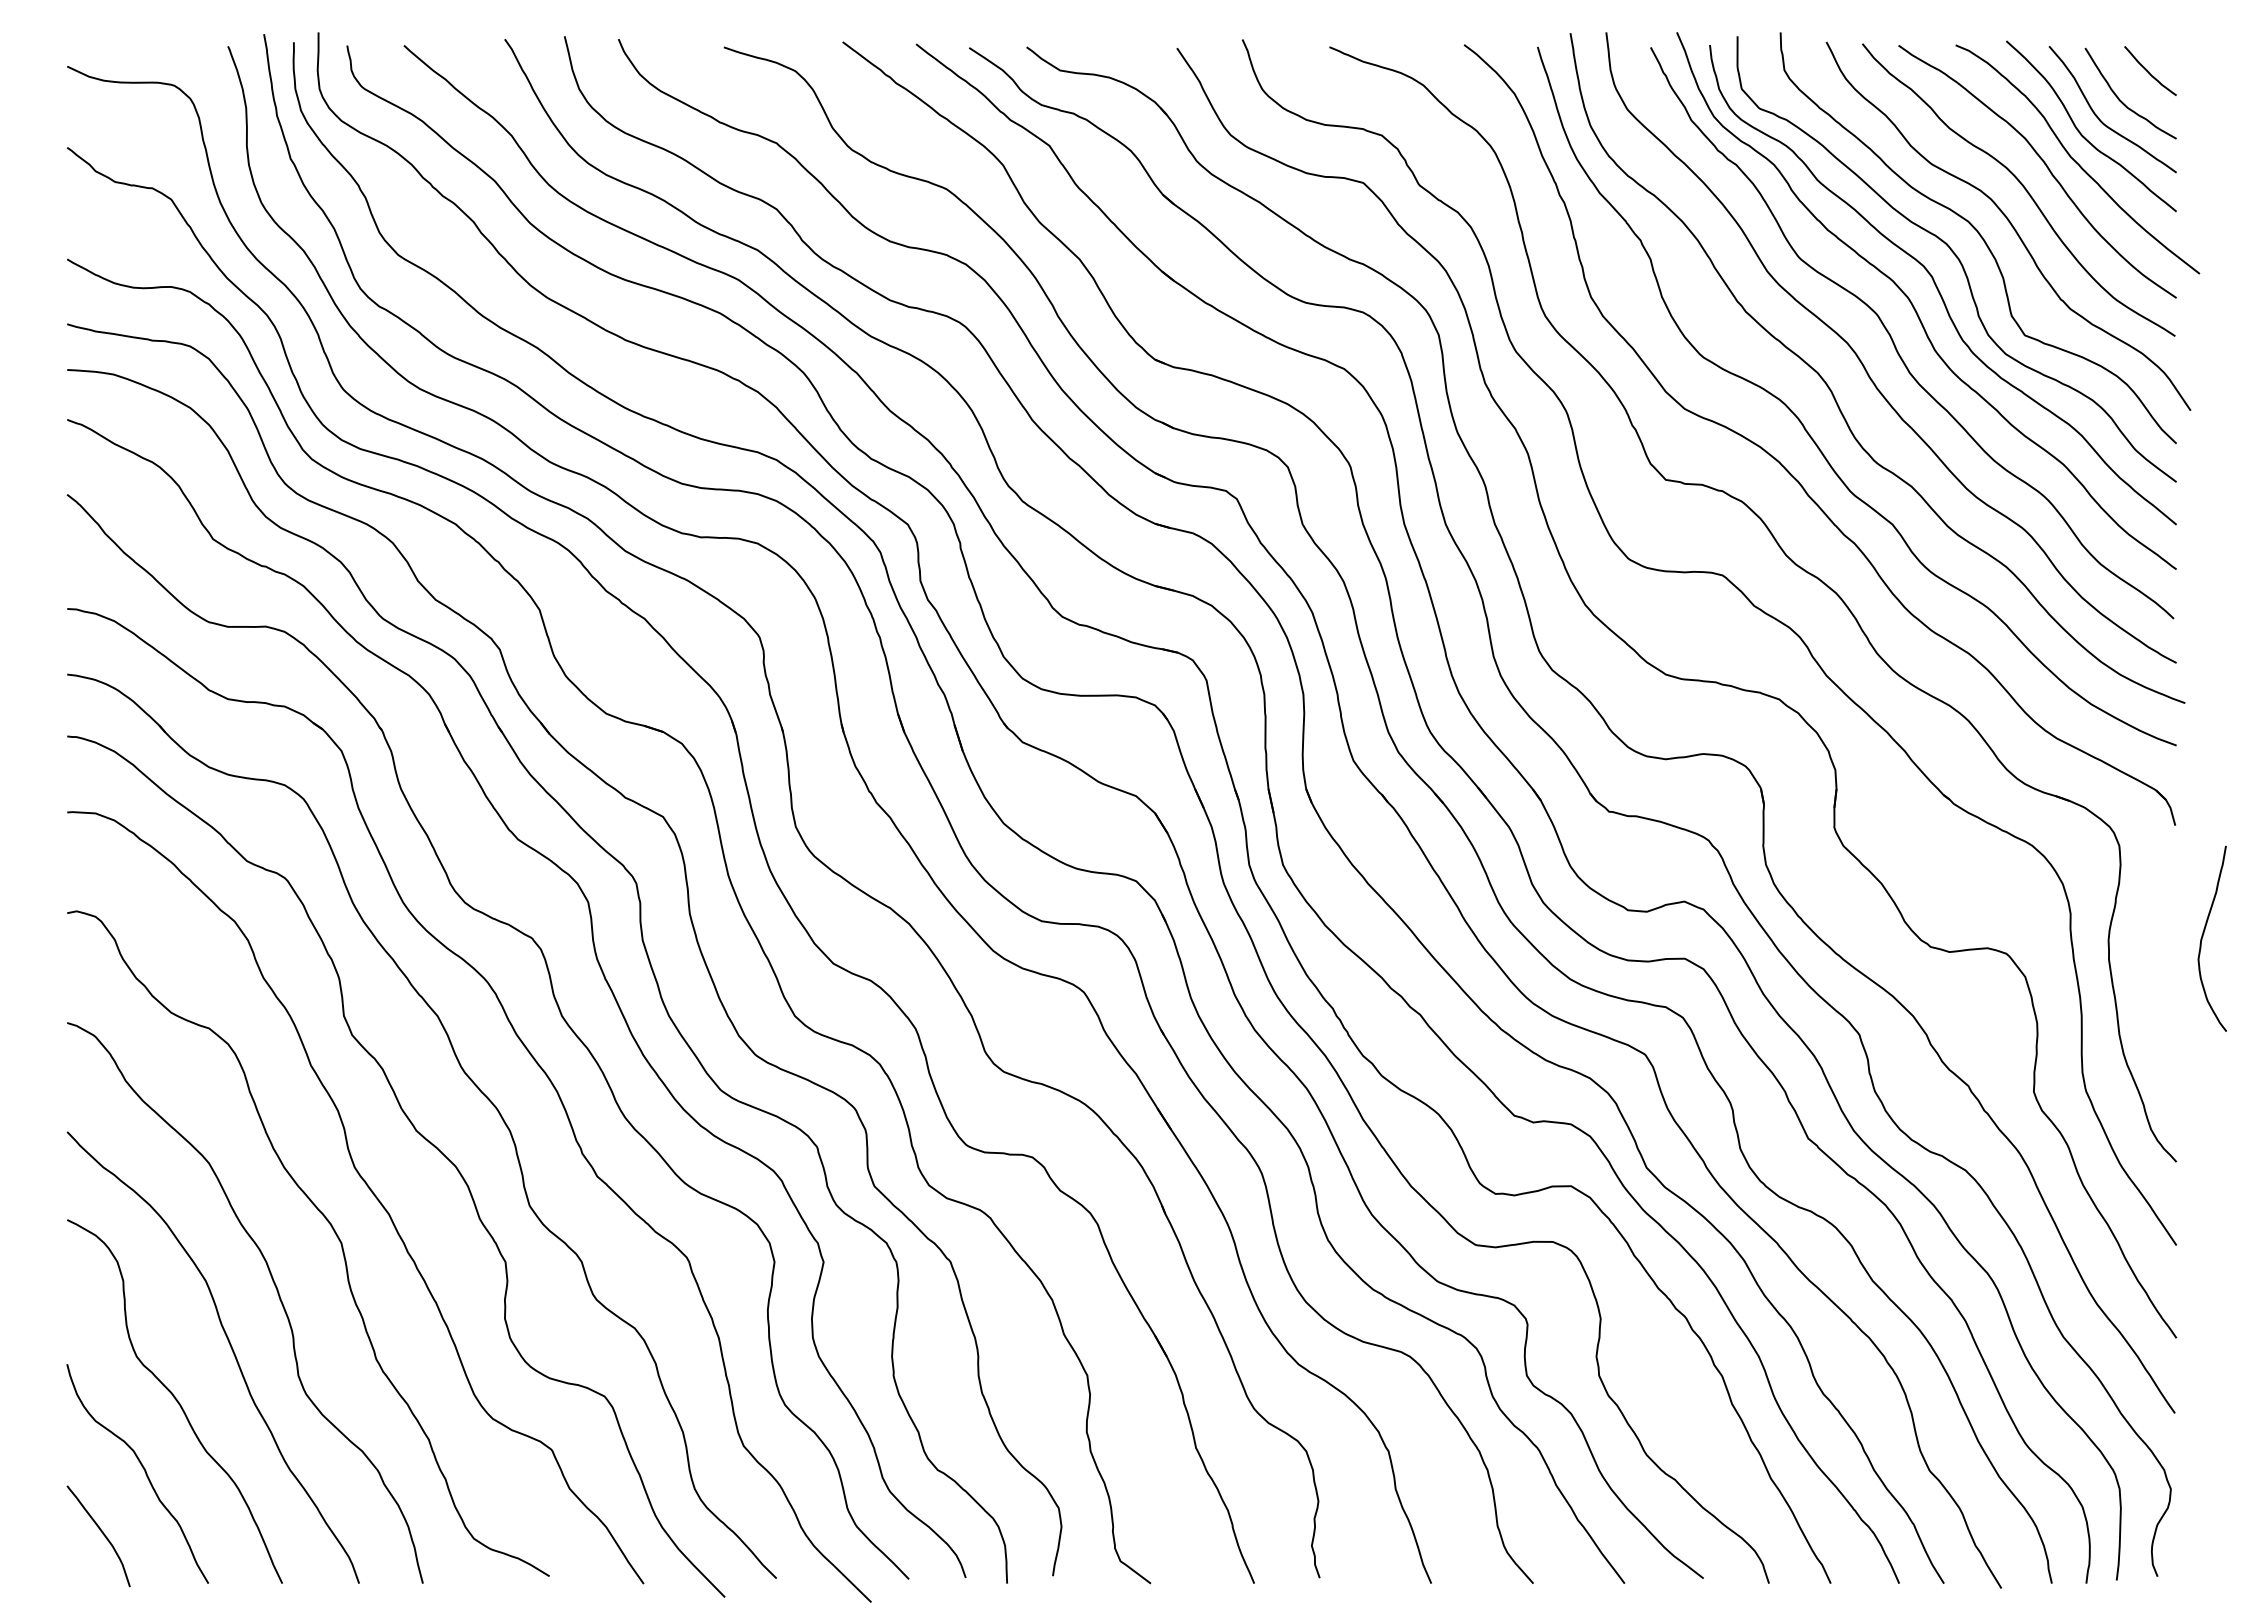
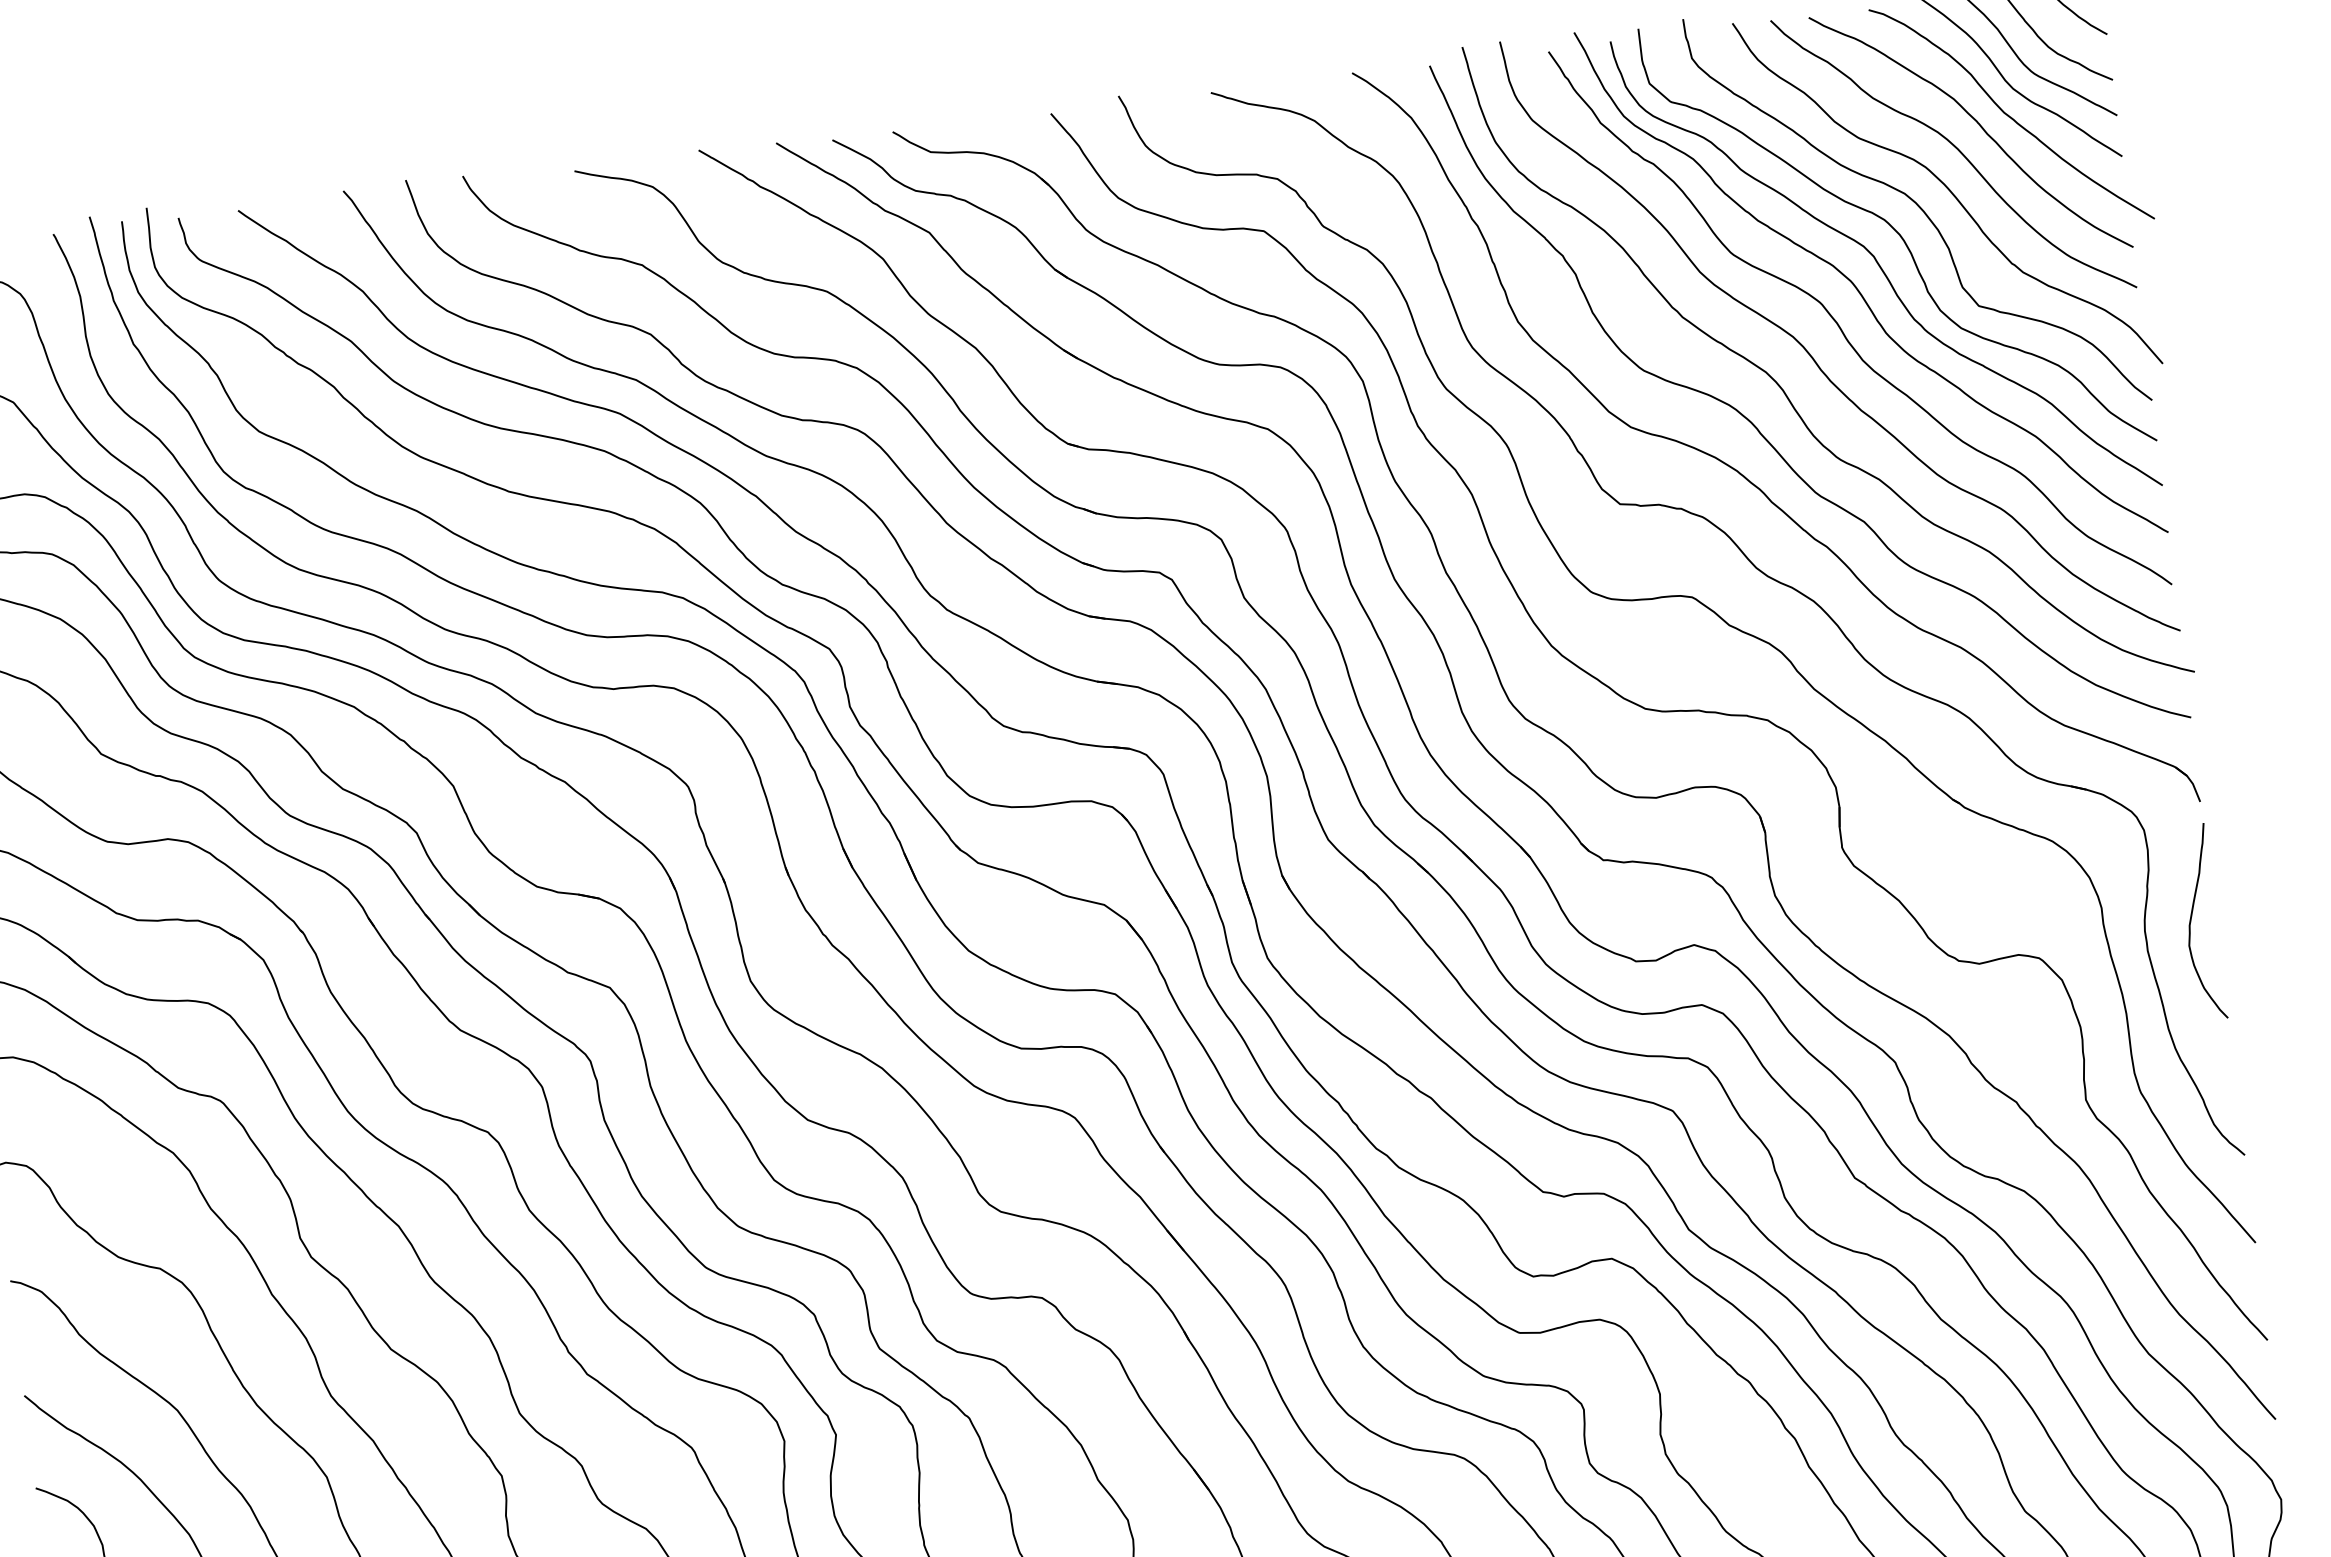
curve: (2203, 936) -> (2191, 921), moved

